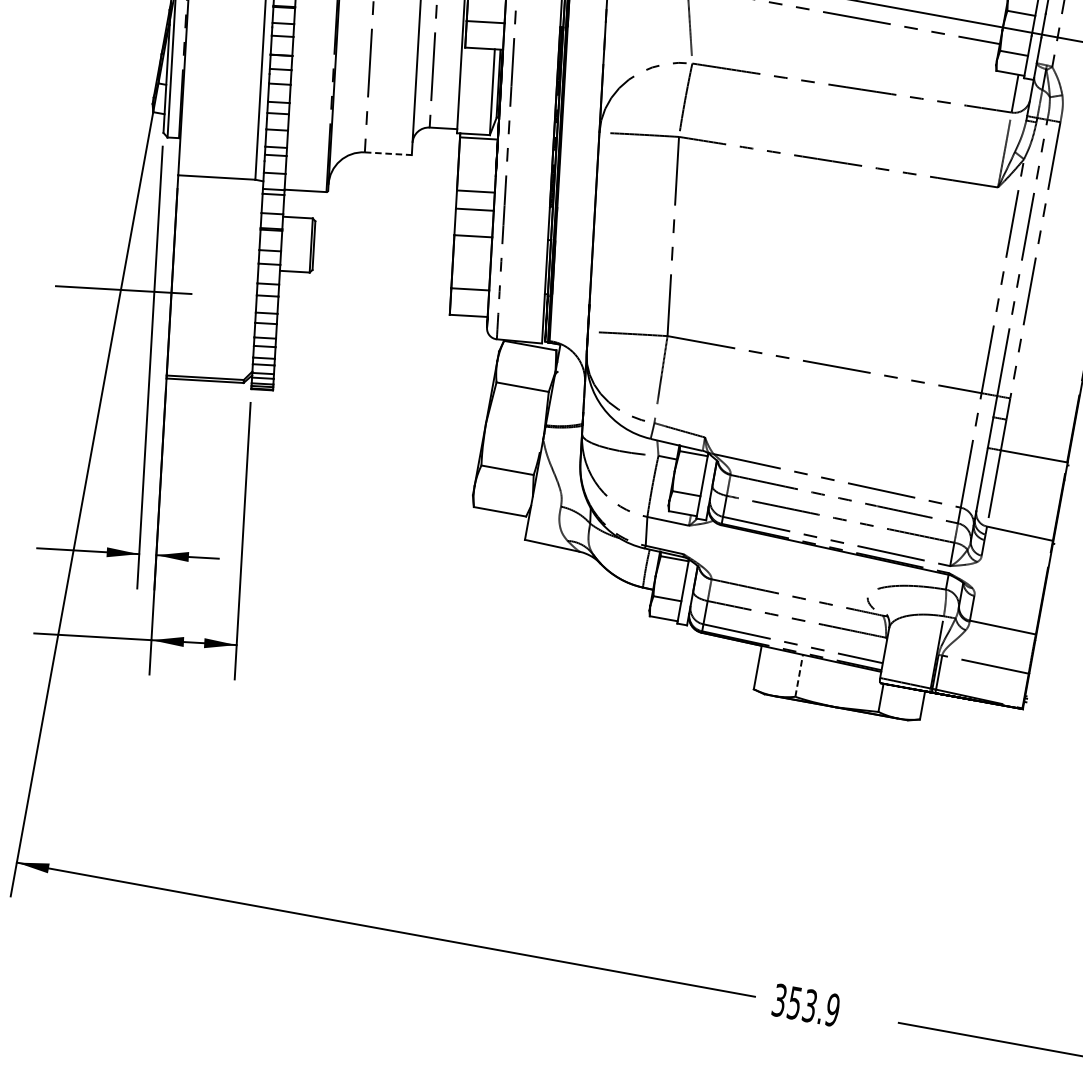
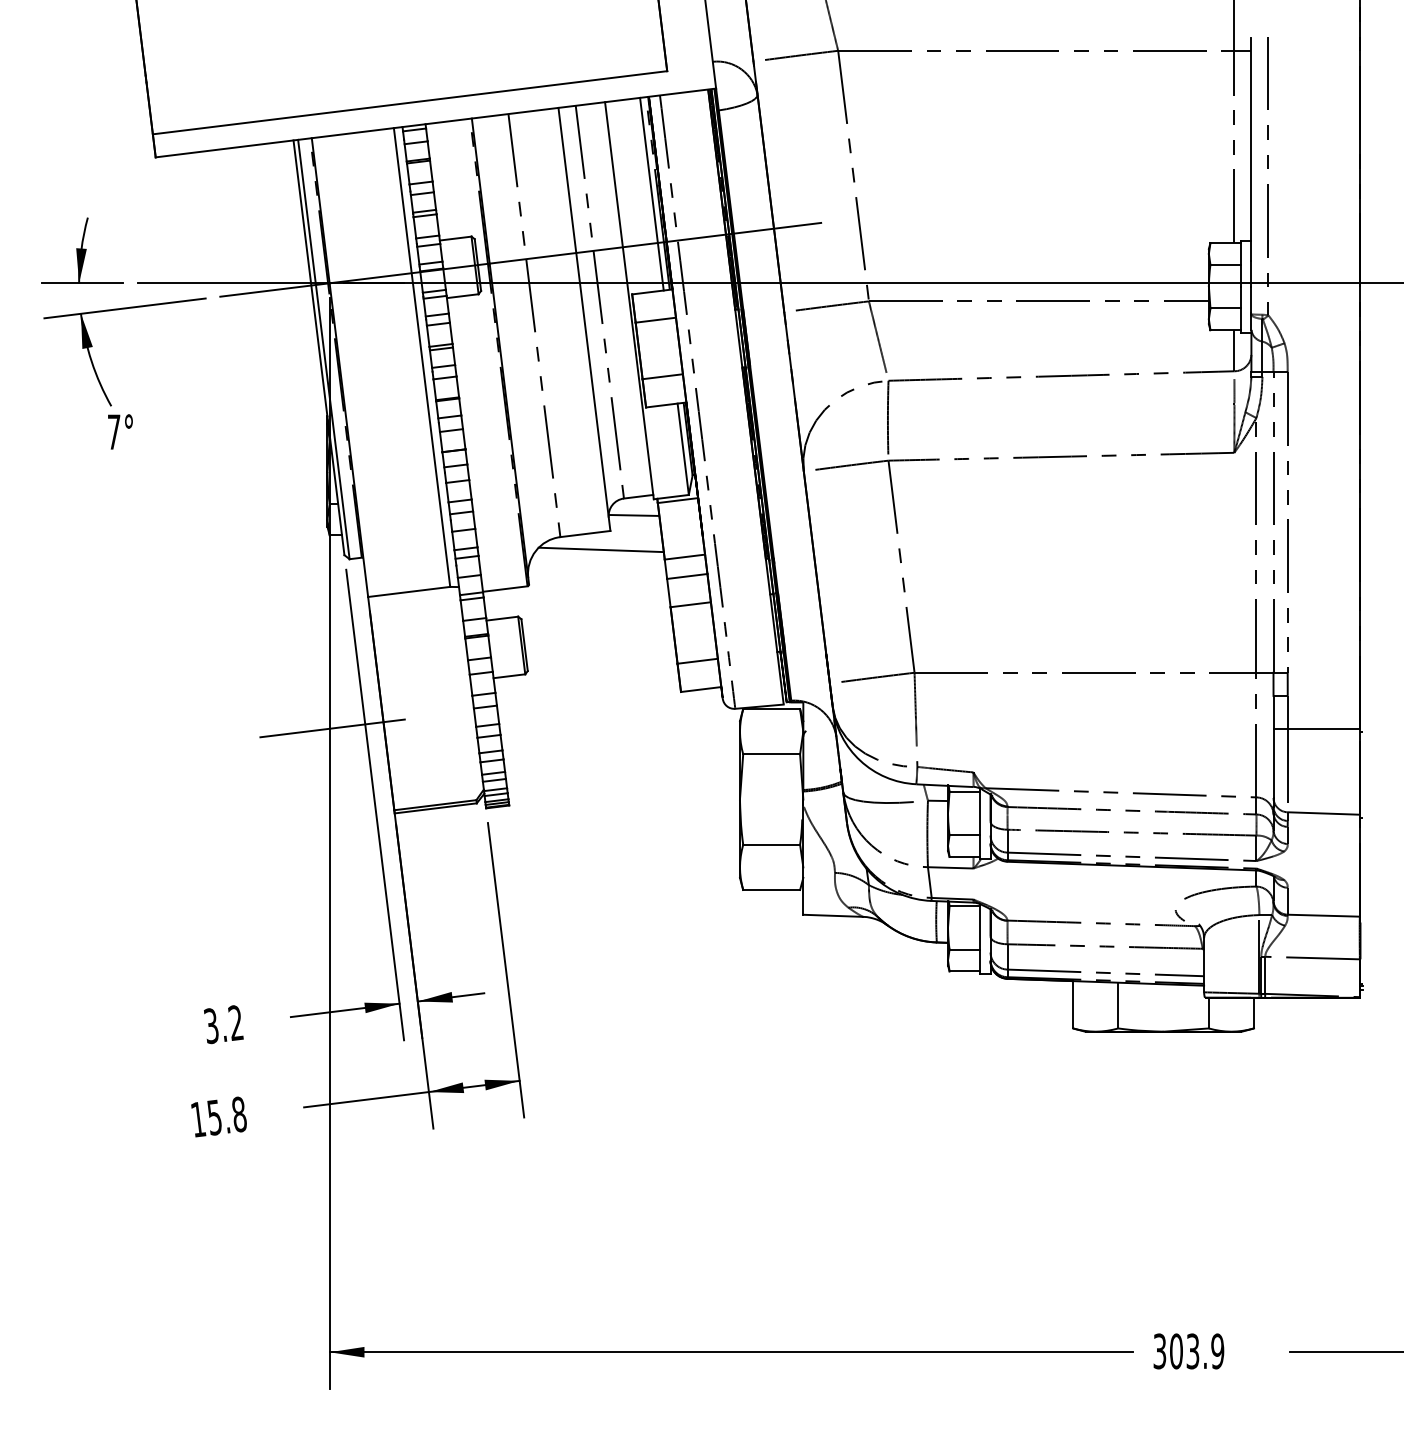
line: (435, 143) -> (633, 514), added
line: (388, 153) -> (585, 533), dashed -> solid
line: (399, 170) -> (600, 549), added
line: (799, 675) -> (1118, 1005), dashed -> solid
text: (794, 1003) -> (1176, 1351), 353.9 -> 303.9

